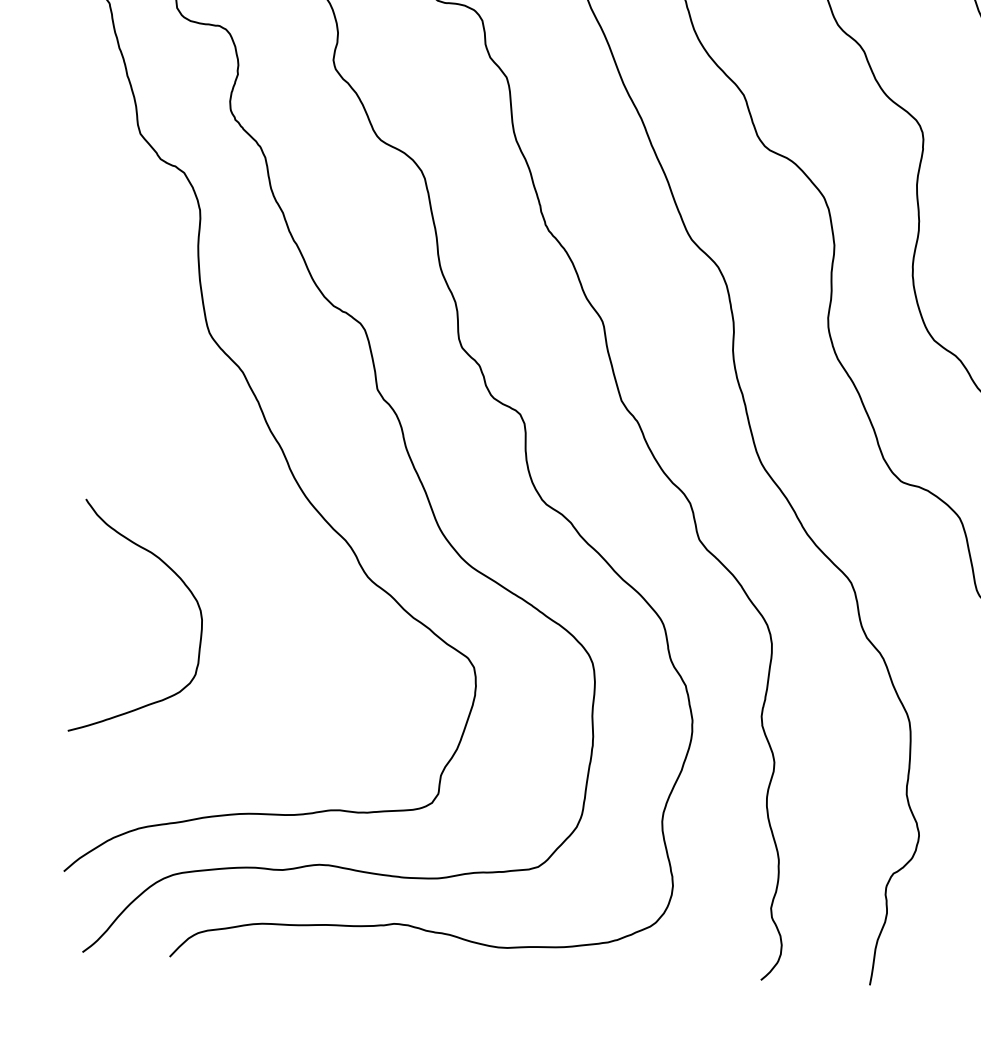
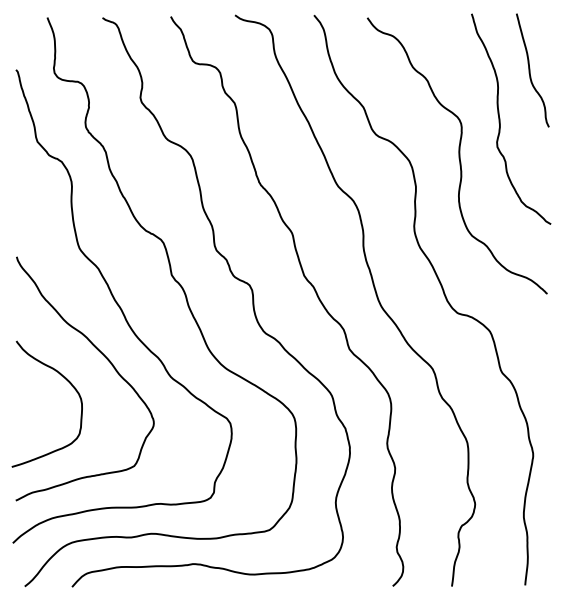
curve: (247, 536) -> (104, 357), added

